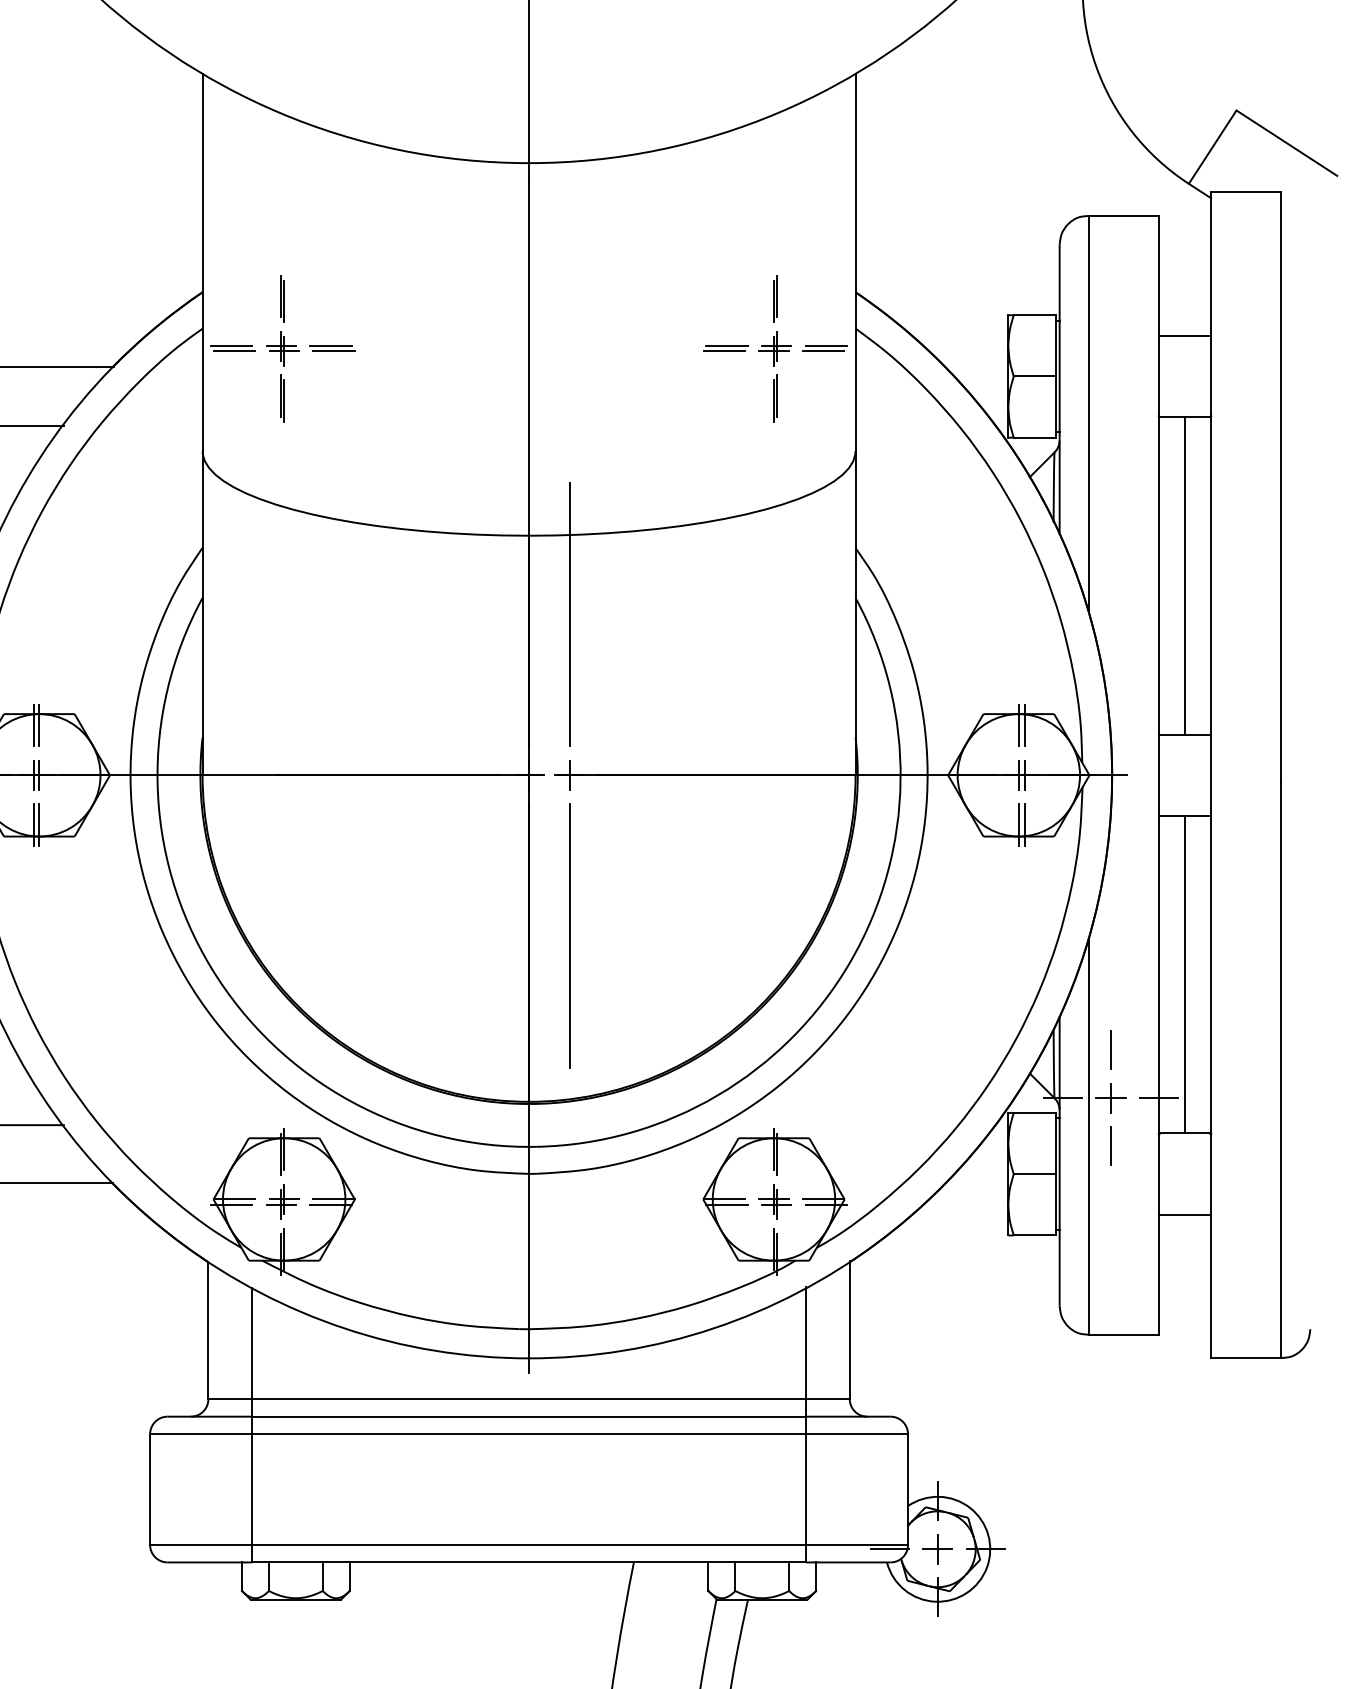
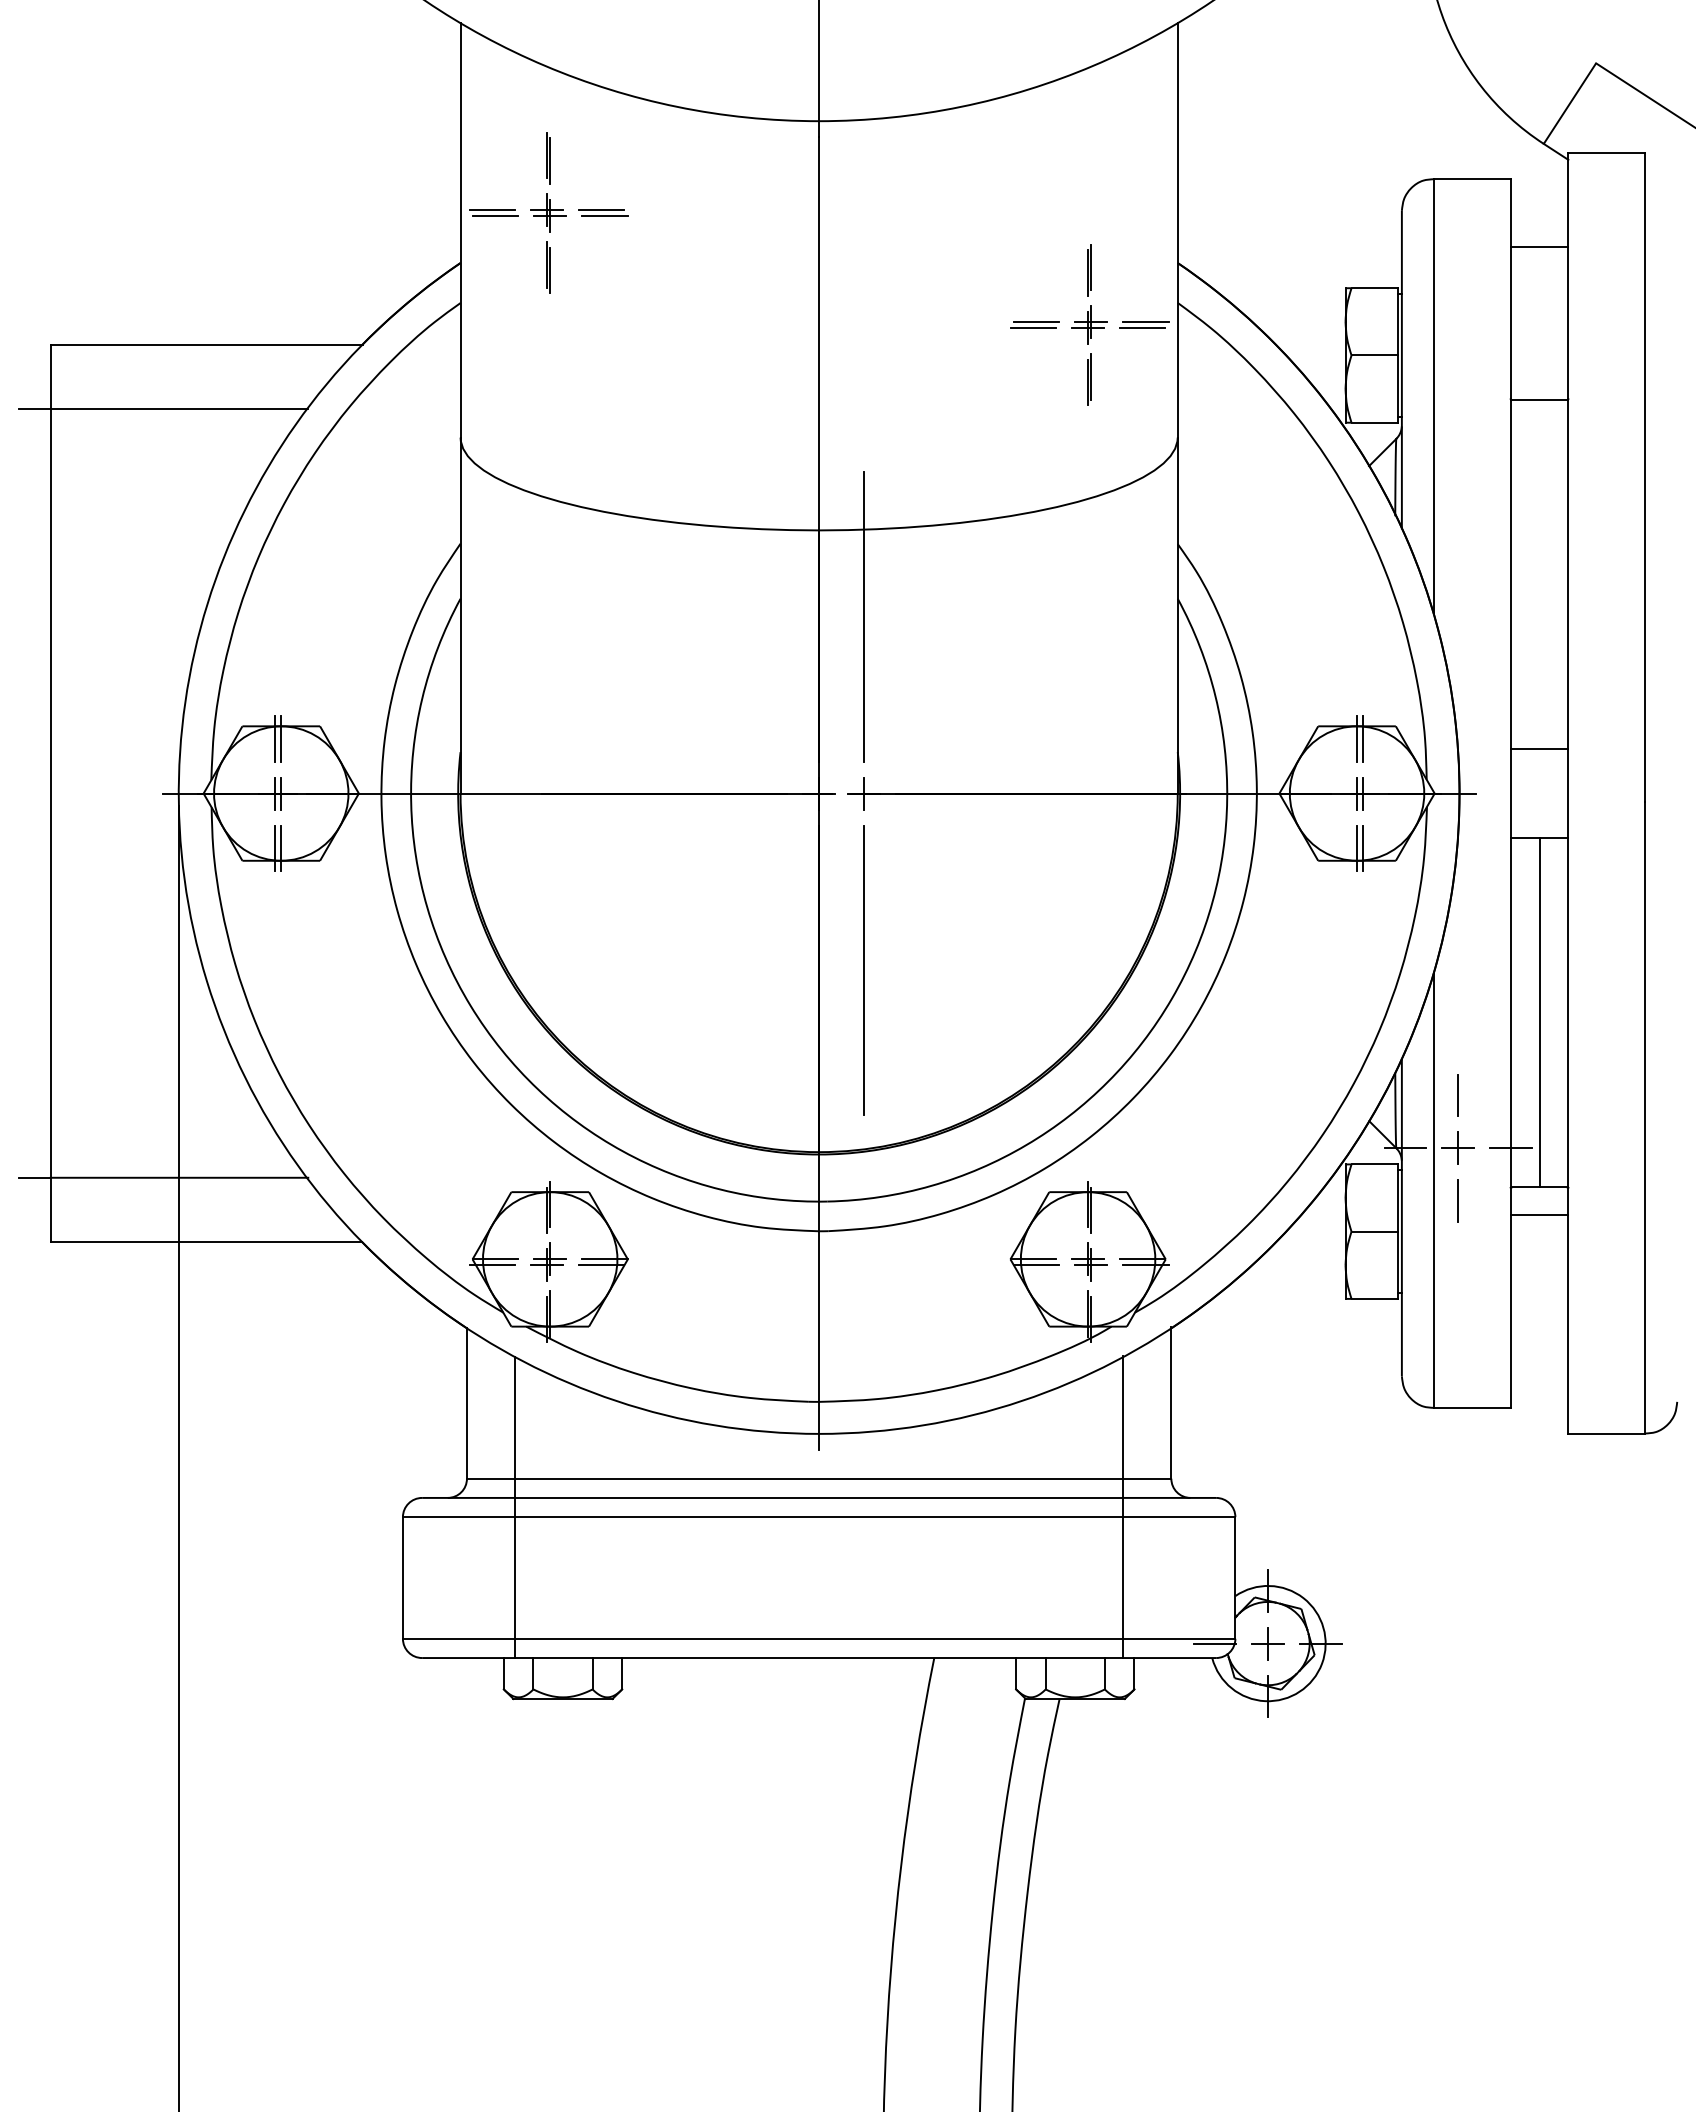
line: (1184, 335) -> (1539, 246), moved
part: (282, 348) -> (548, 212), moved
line: (1184, 575) -> (1539, 574), removed
line: (1184, 1215) -> (1539, 1215), moved

